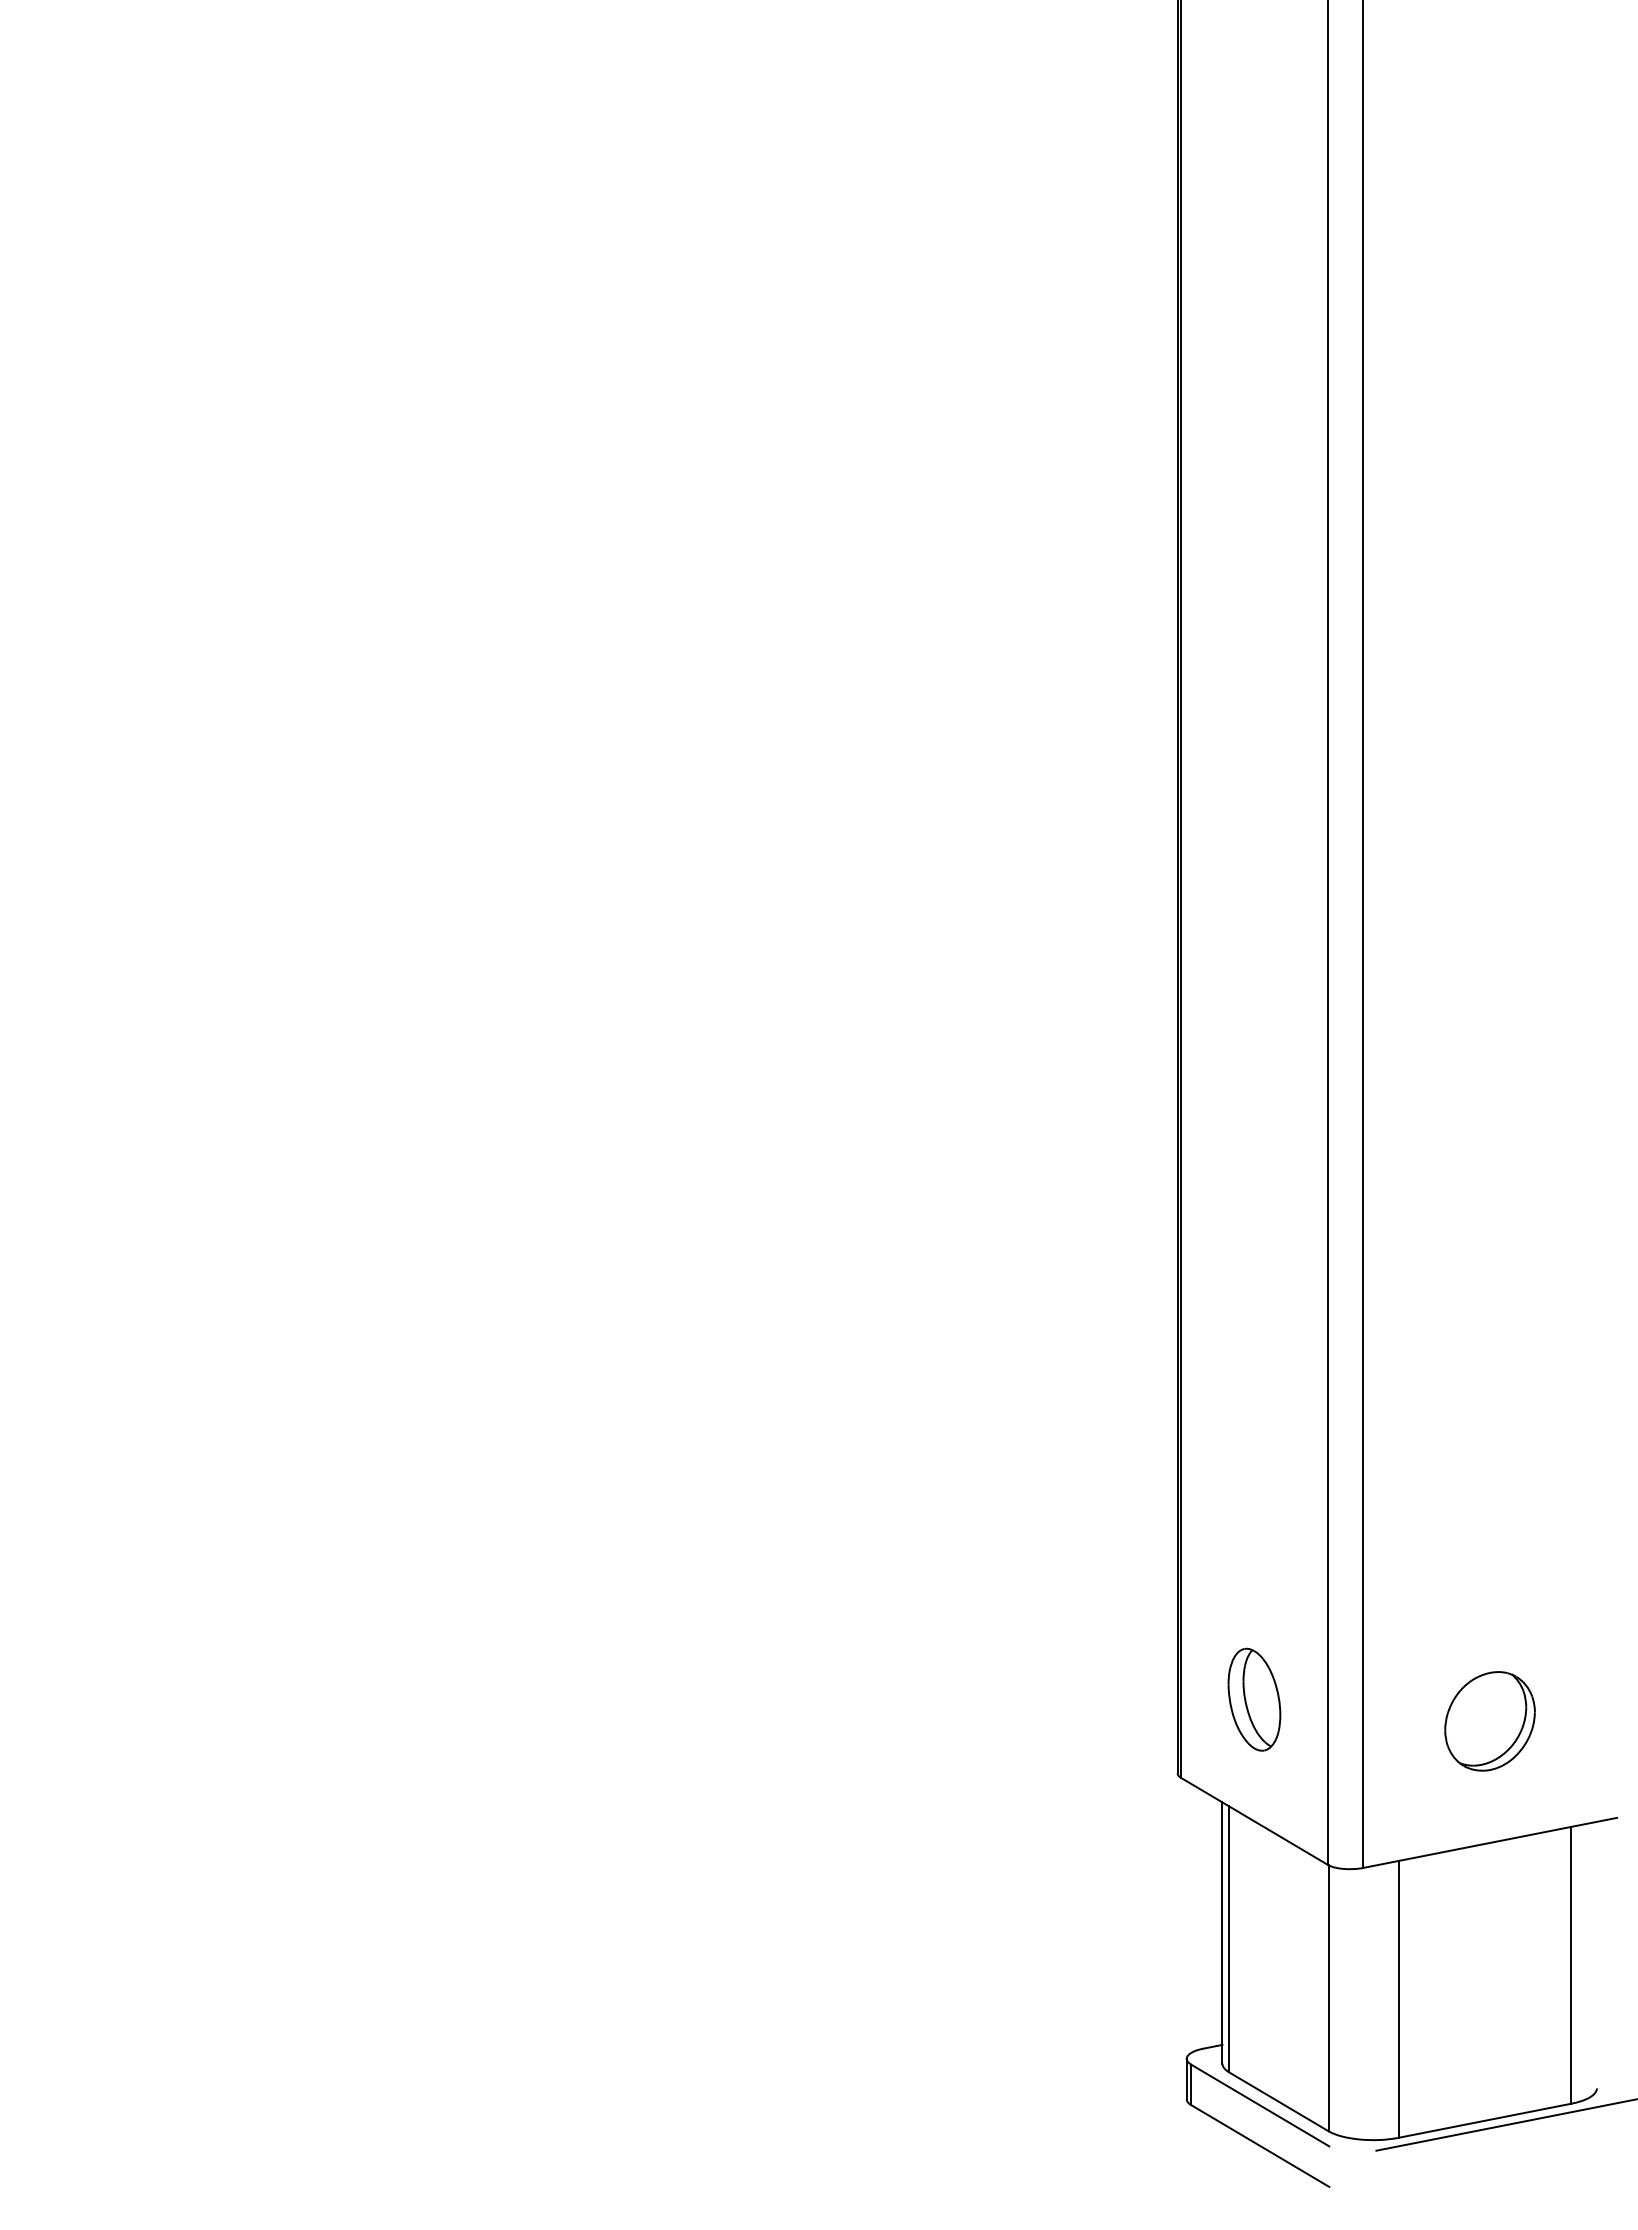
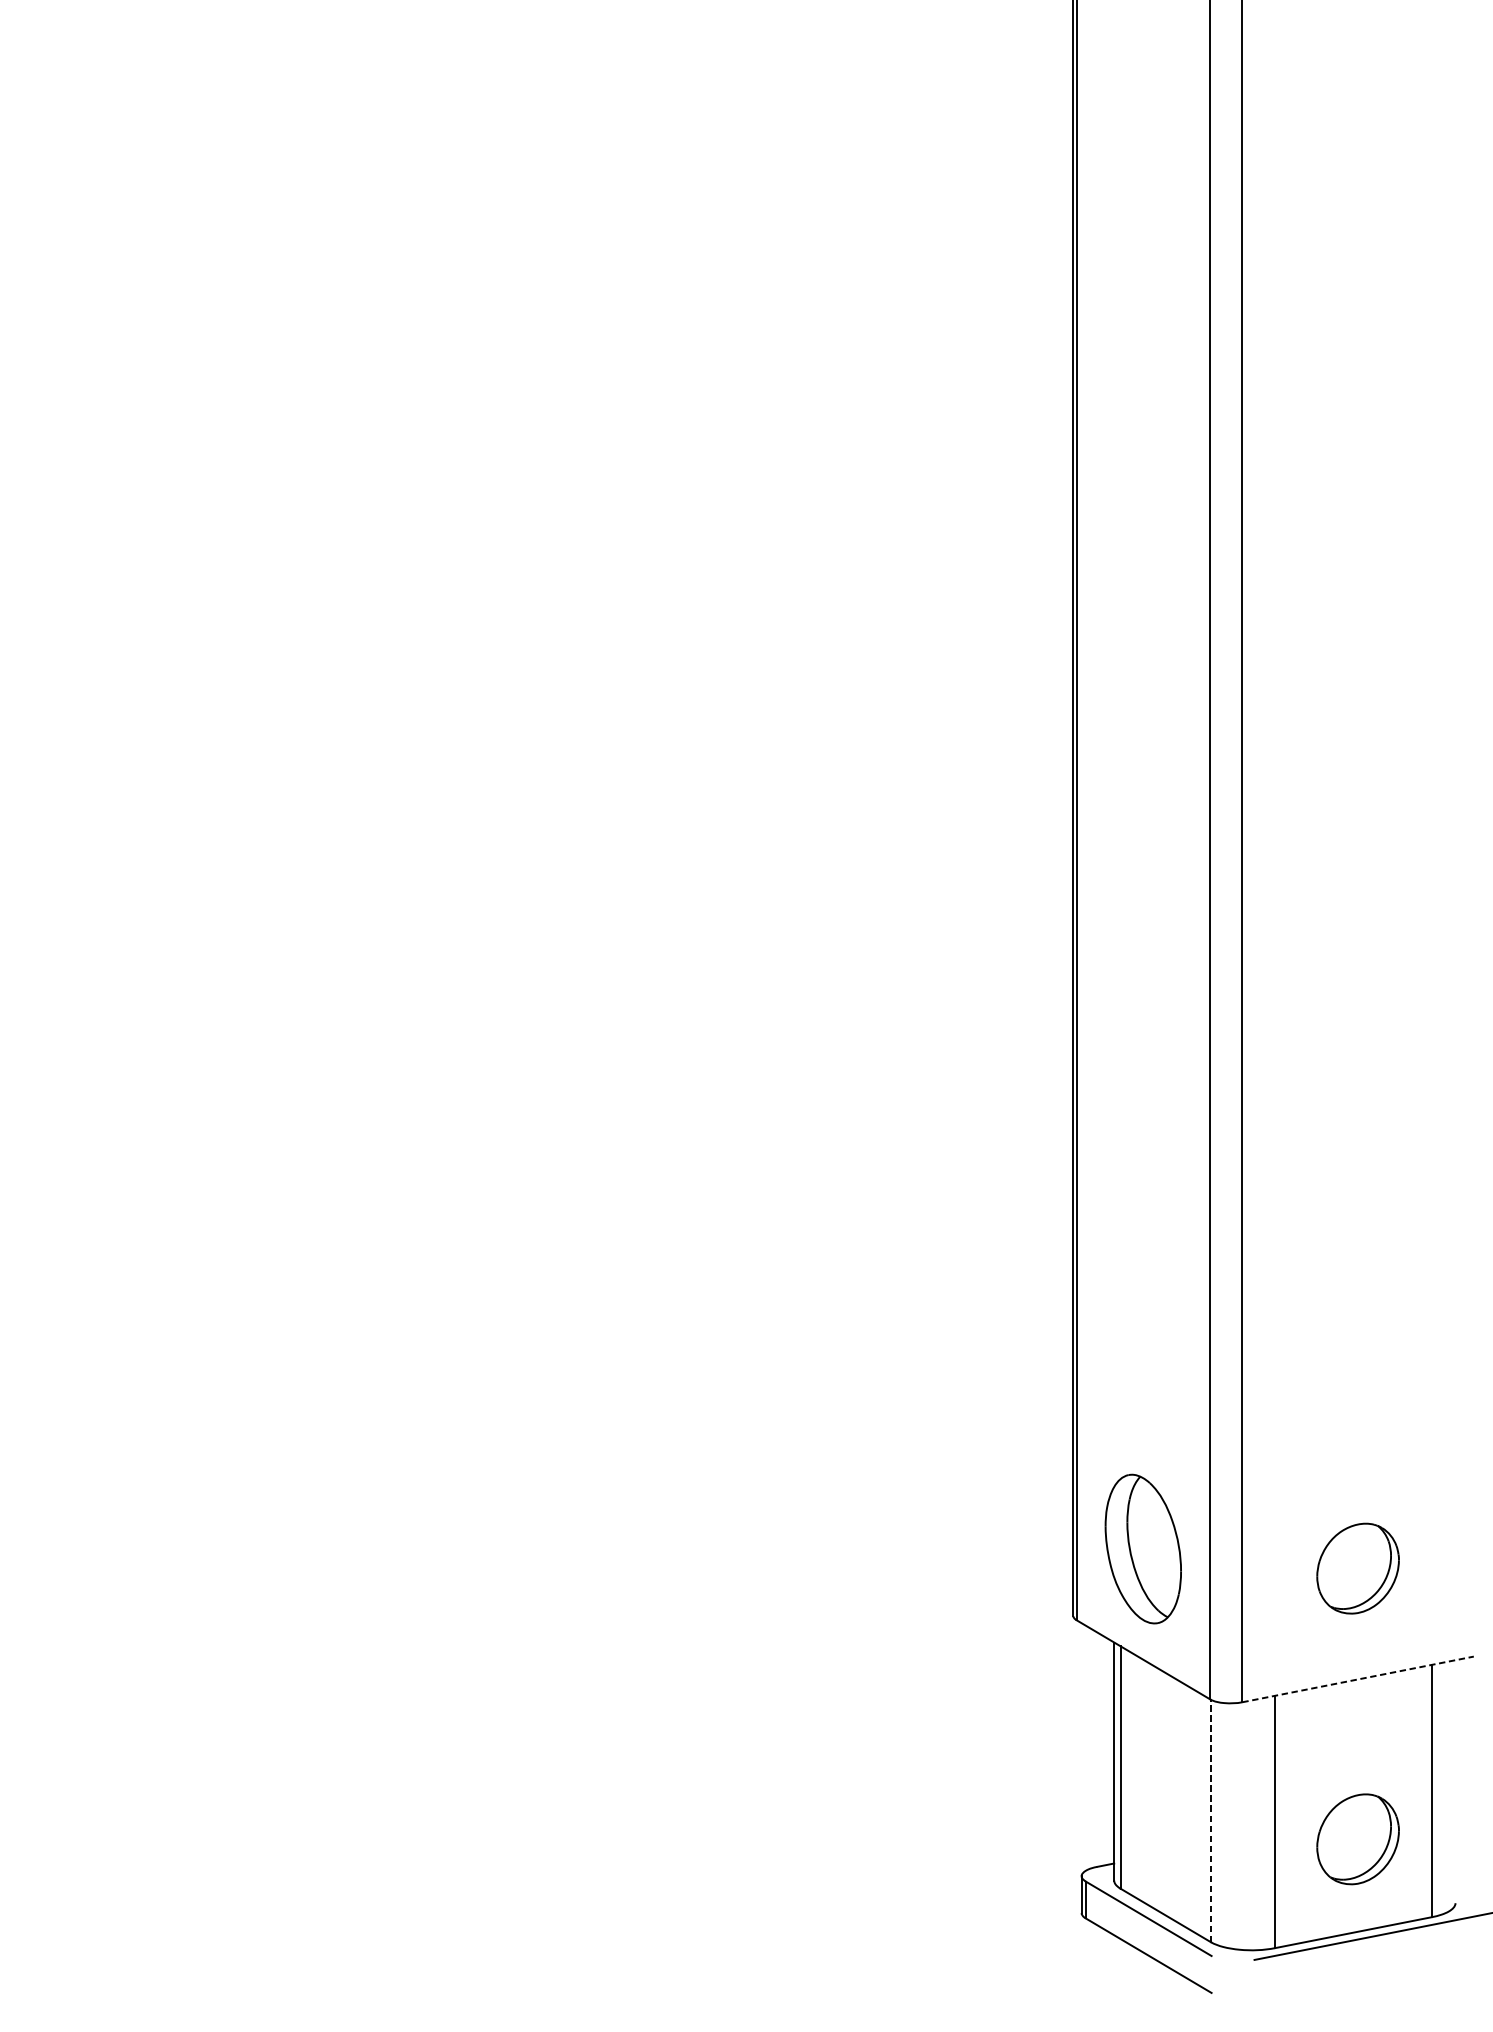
part: (1254, 1699) -> (1143, 1548), size x1.6
line: (1490, 1842) -> (1358, 1679), solid -> dashed
line: (1328, 1997) -> (1210, 1820), solid -> dashed
part: (1489, 2018) -> (1357, 1839), added

